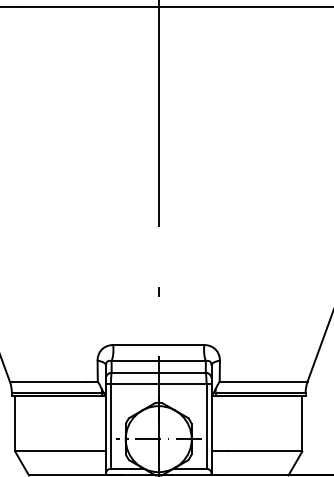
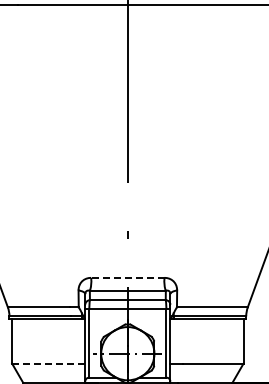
line: (158, 344) -> (127, 277), solid -> dashed
line: (60, 451) -> (48, 363), solid -> dashed

